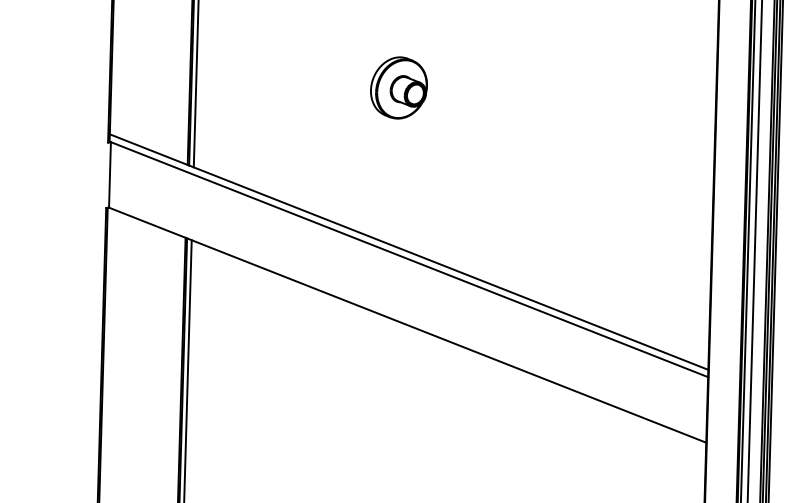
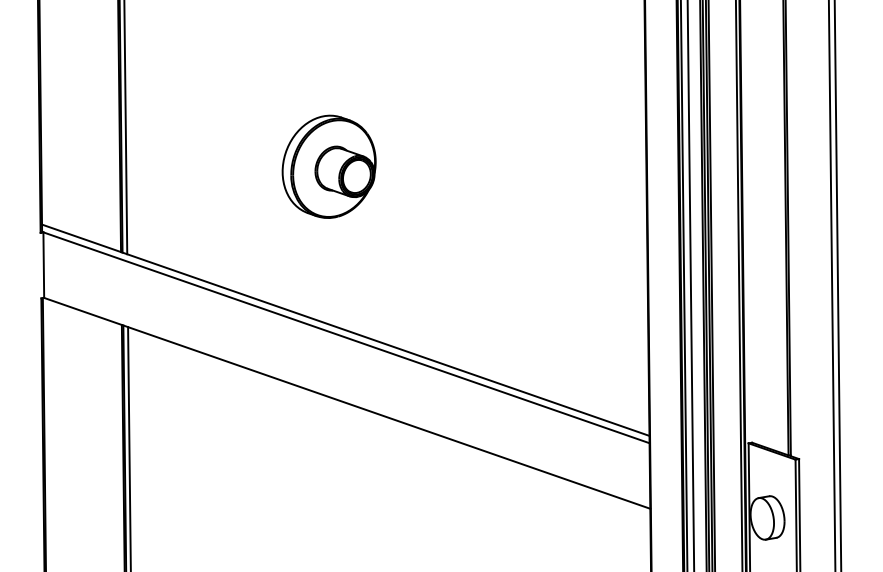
part: (398, 87) -> (328, 166), size x1.67

